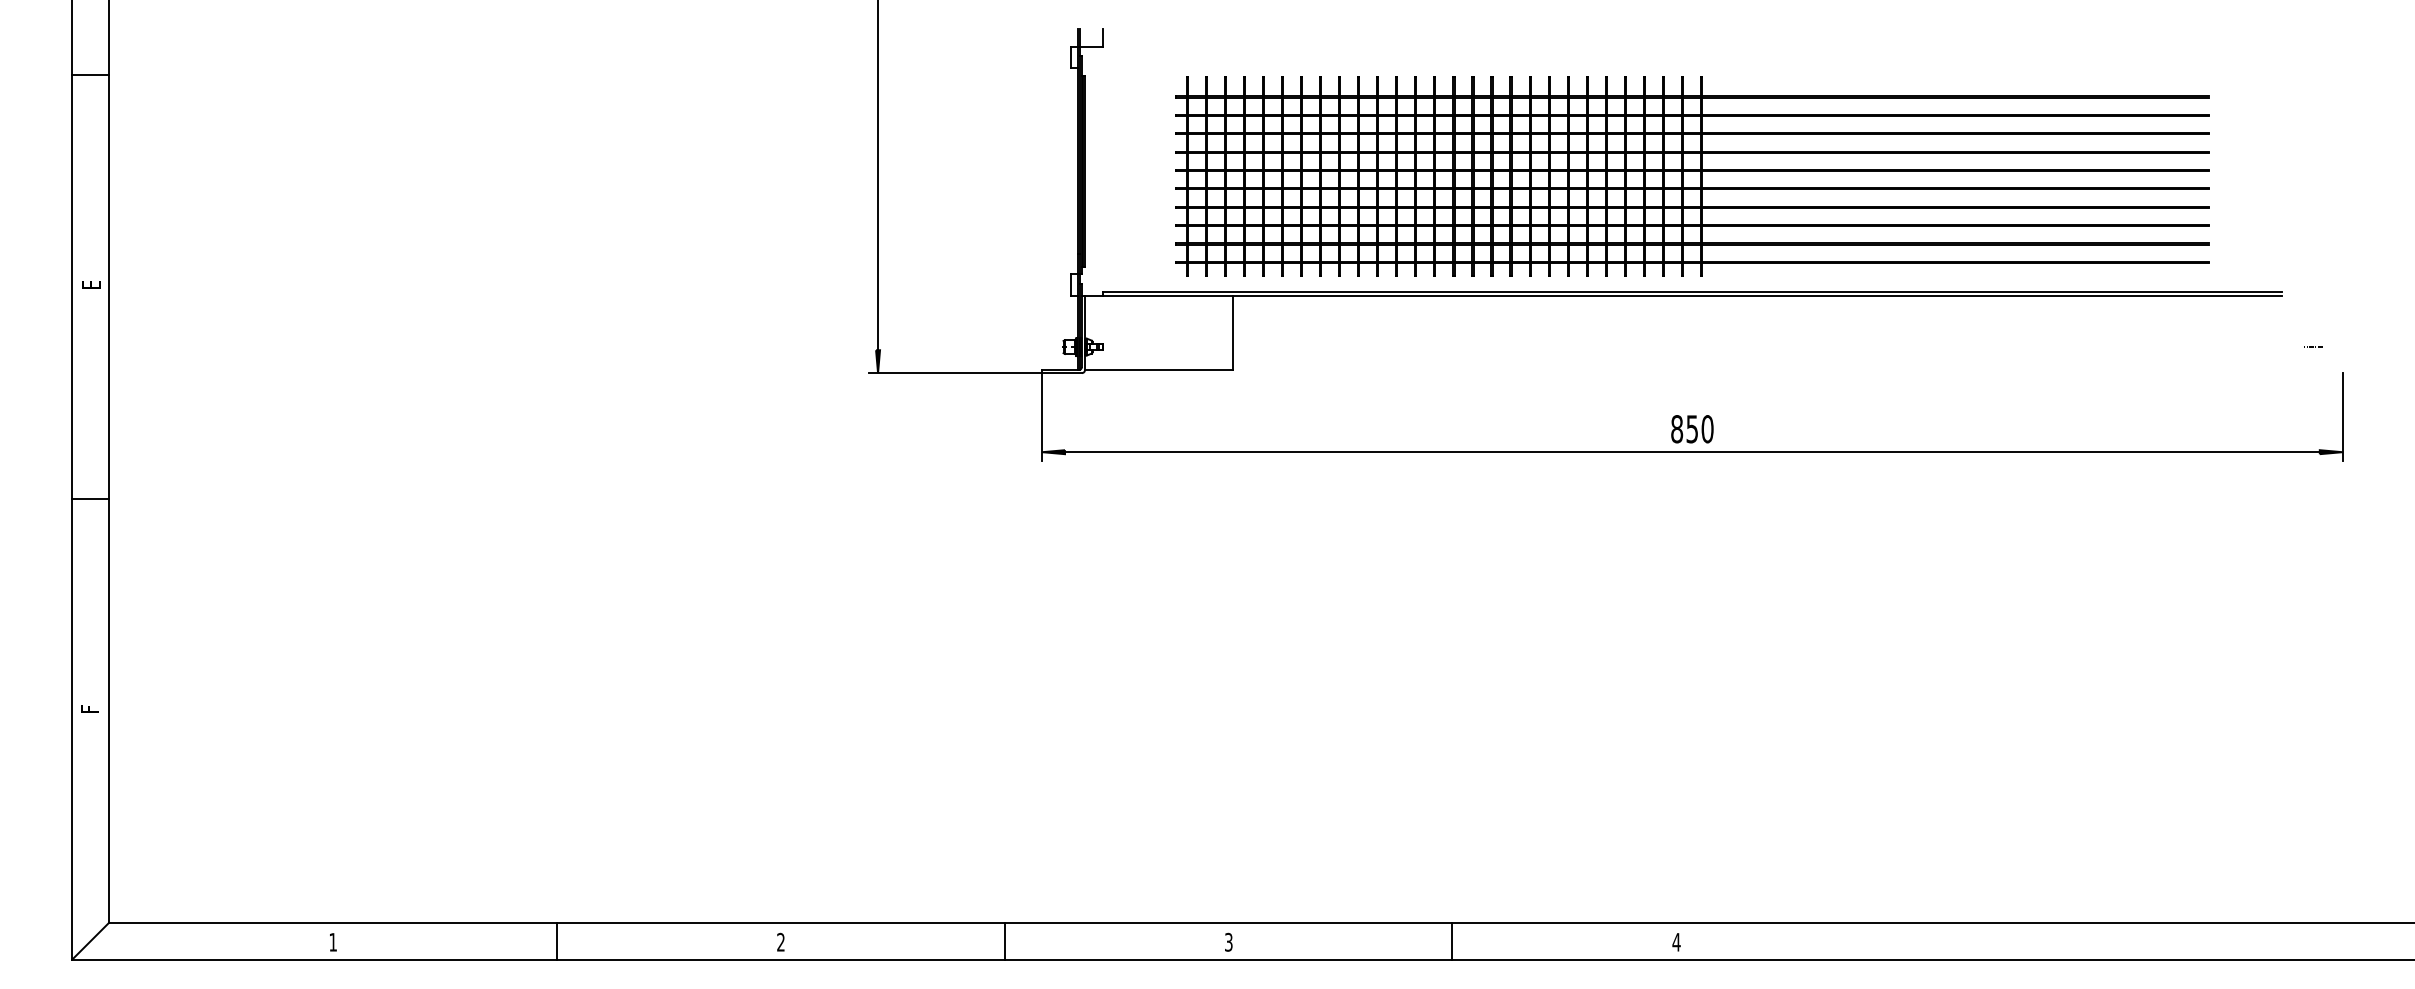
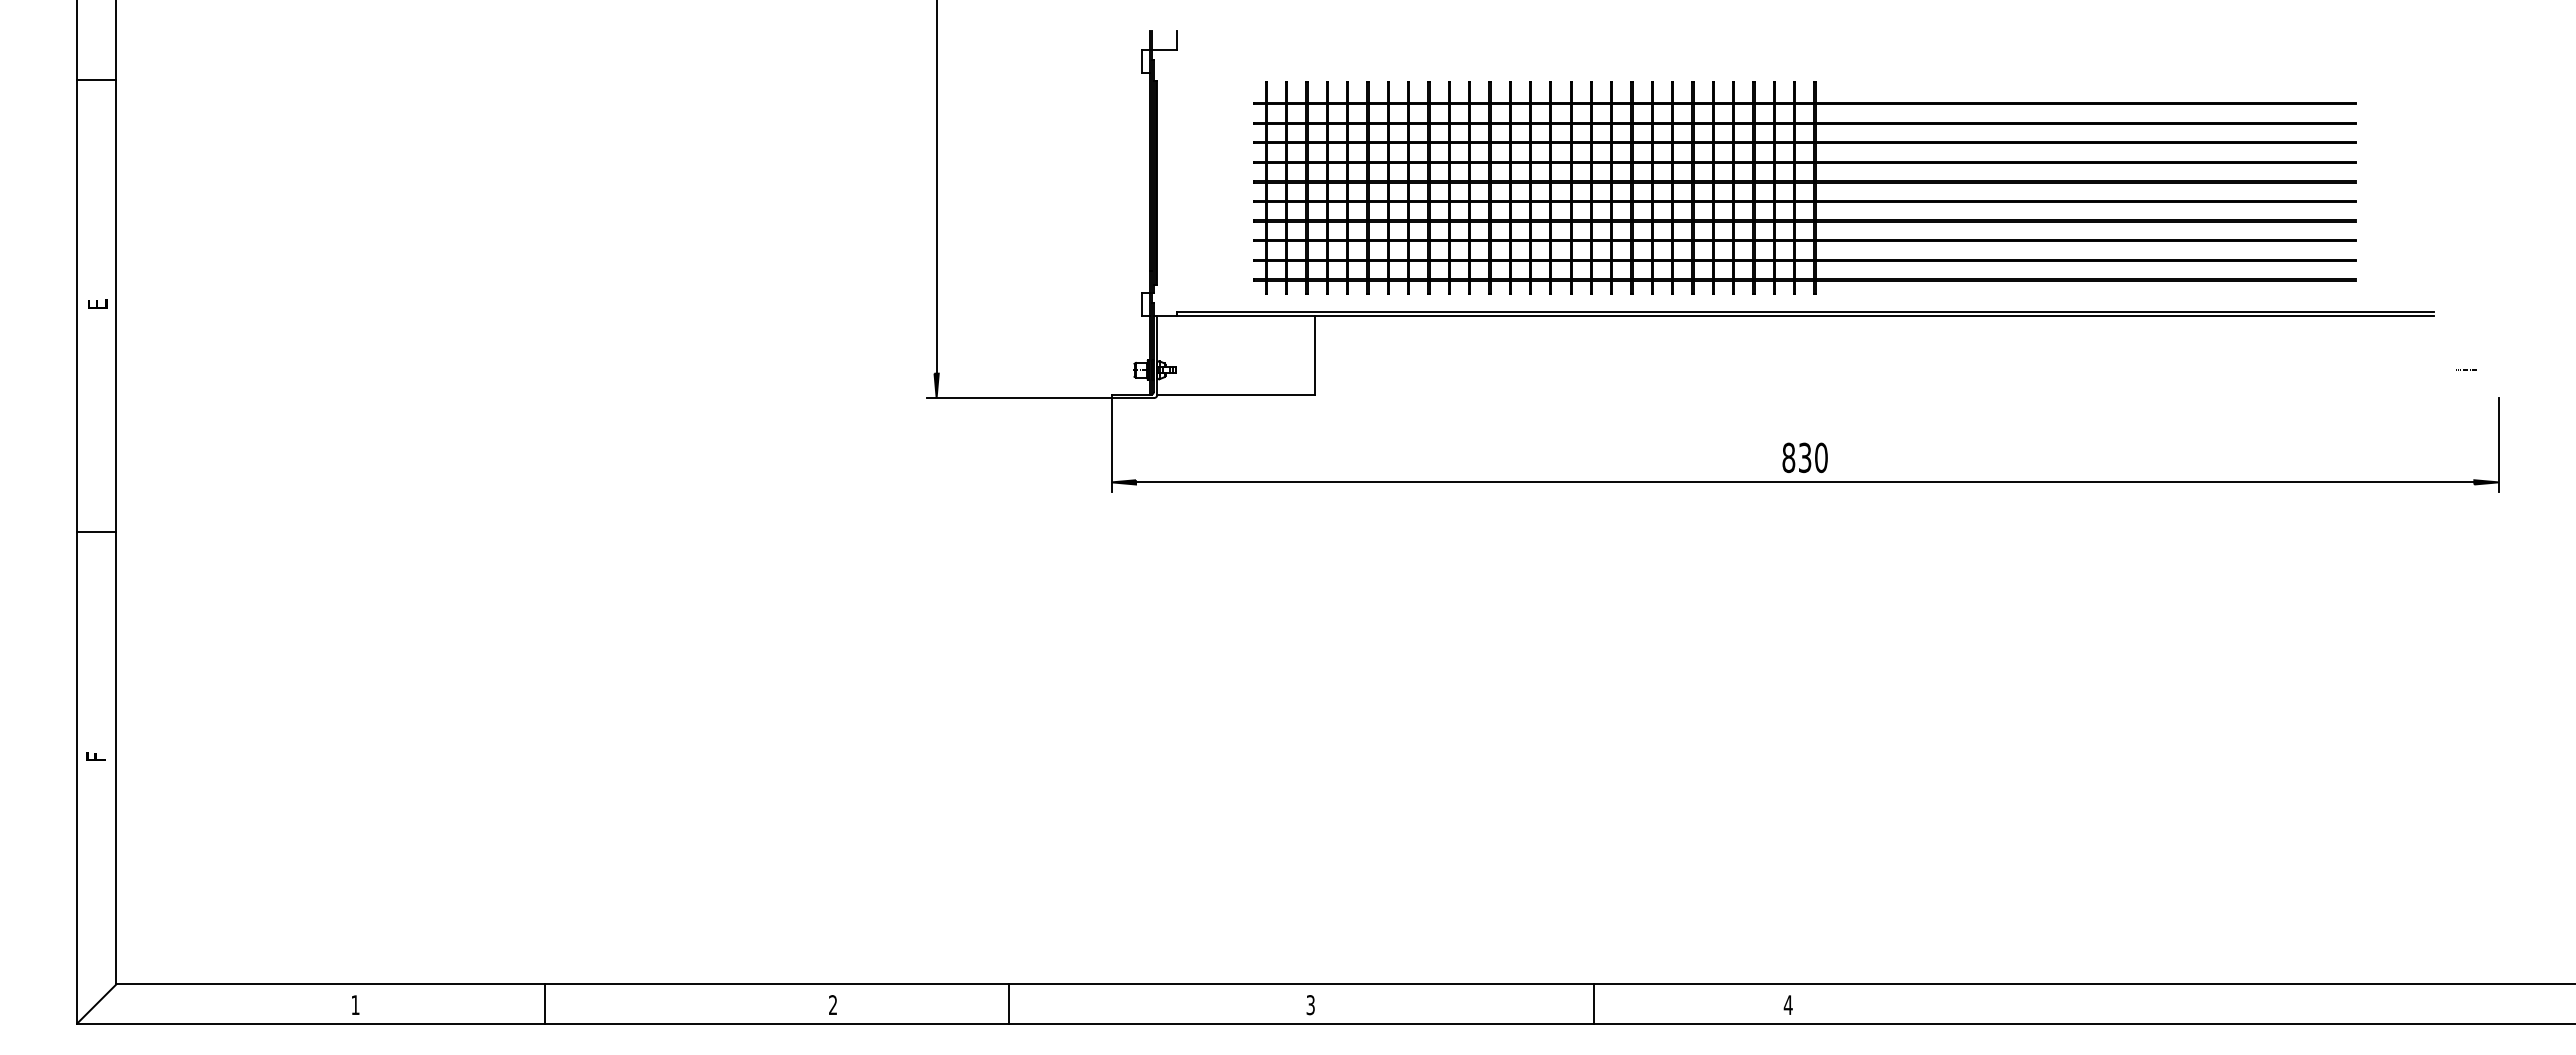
text: (1692, 428) -> (1805, 457), 850 -> 830
line: (557, 940) -> (545, 1003), moved
line: (1004, 940) -> (1008, 1003), moved
line: (1452, 940) -> (1594, 1003), moved

